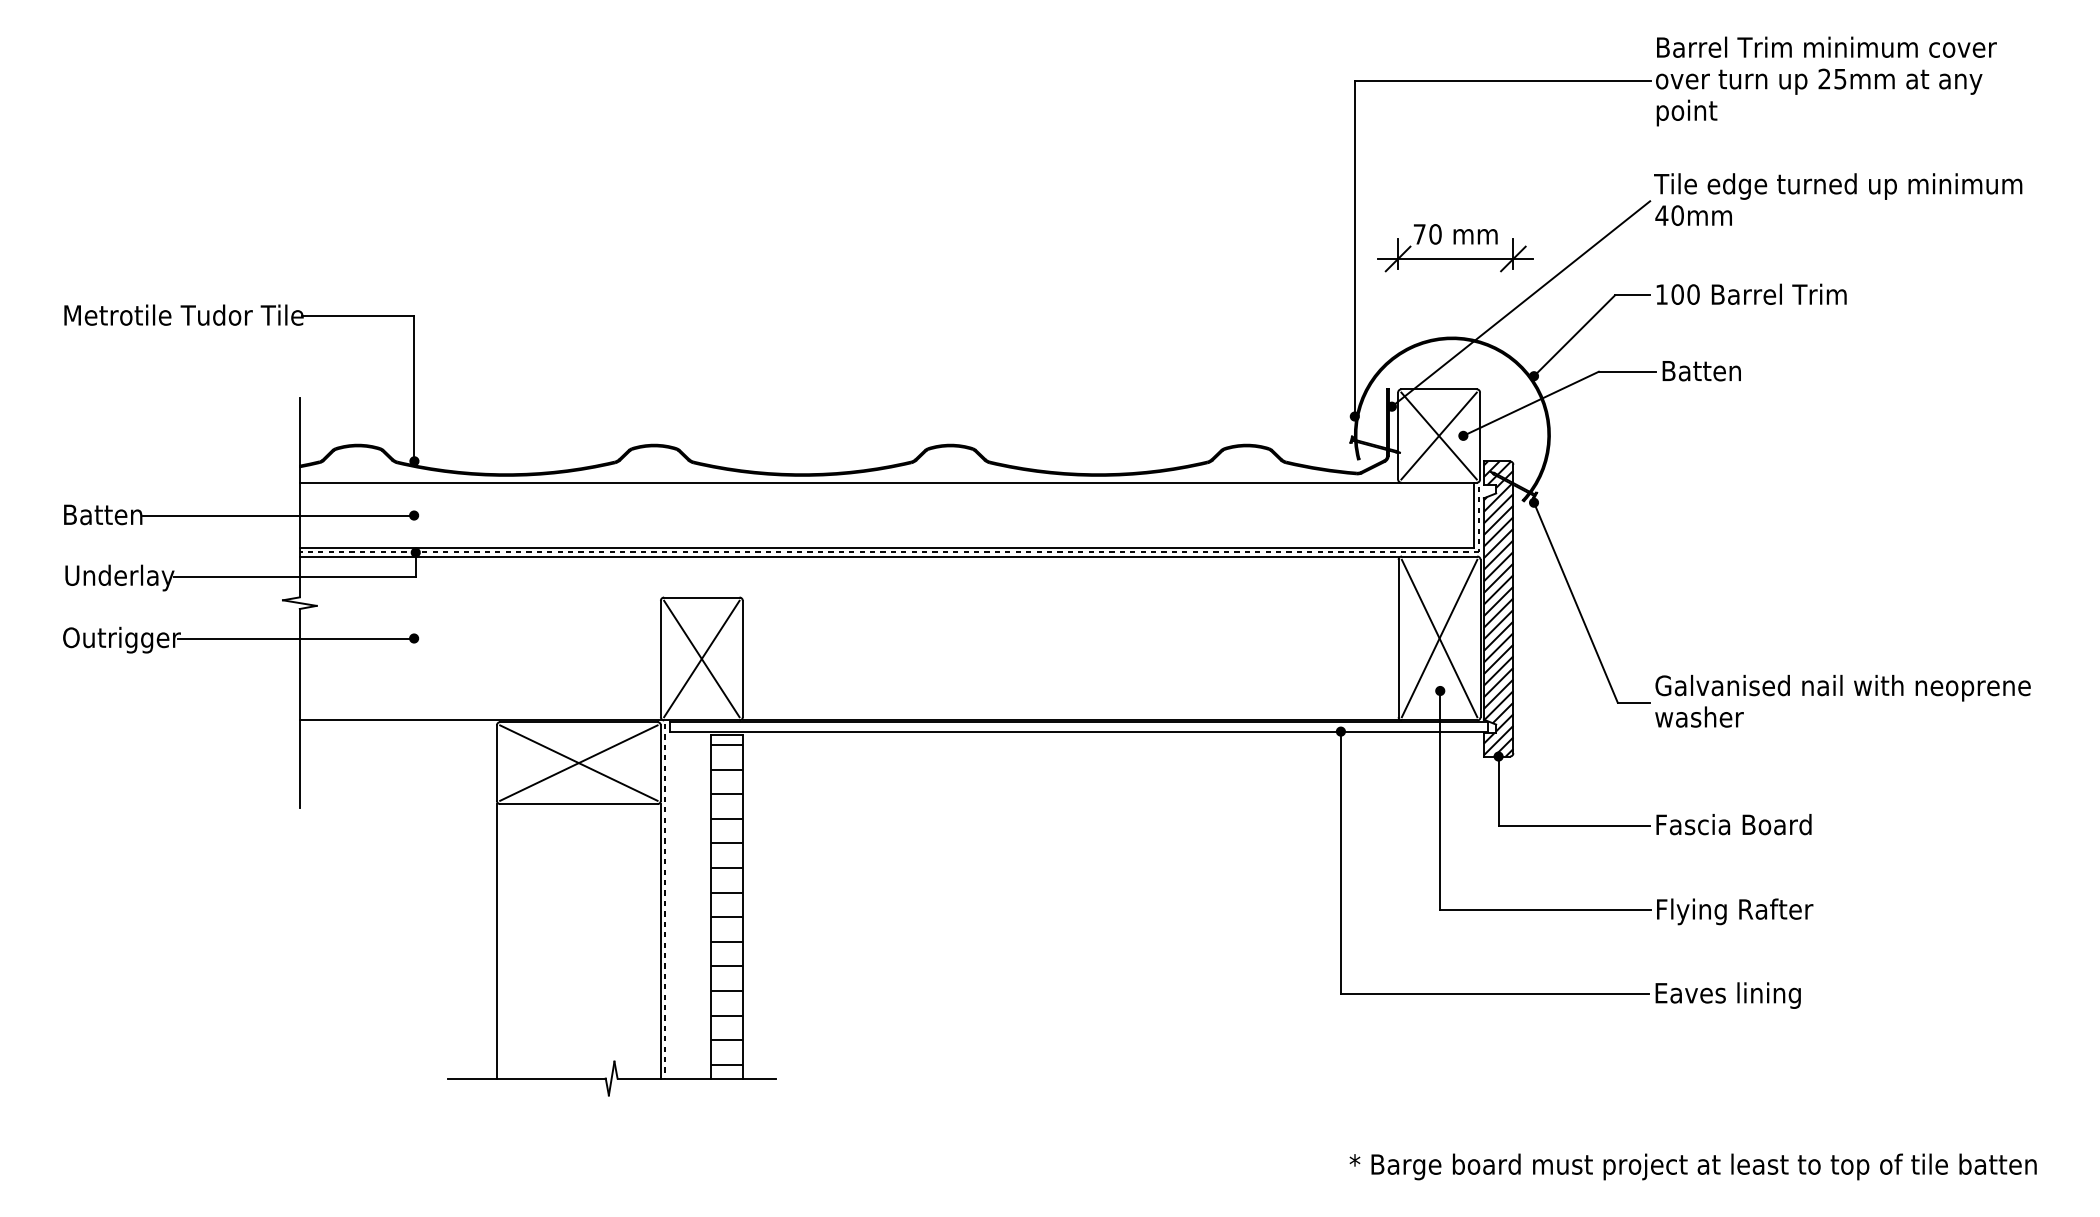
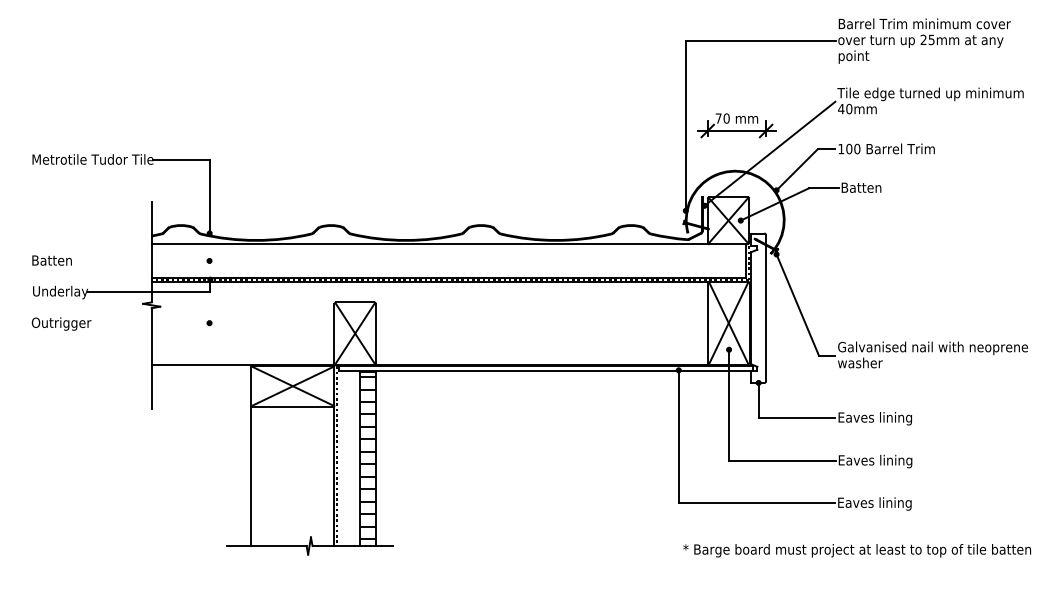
line: (277, 514) -> (140, 260), removed
hatch: (1498, 607) -> (758, 307), removed
line: (295, 639) -> (149, 323), removed
text: (1733, 826) -> (877, 418), Fascia Board -> Eaves lining
text: (1735, 911) -> (878, 461), Flying Rafter -> Eaves lining
text: (1693, 1166) -> (857, 550), moved

